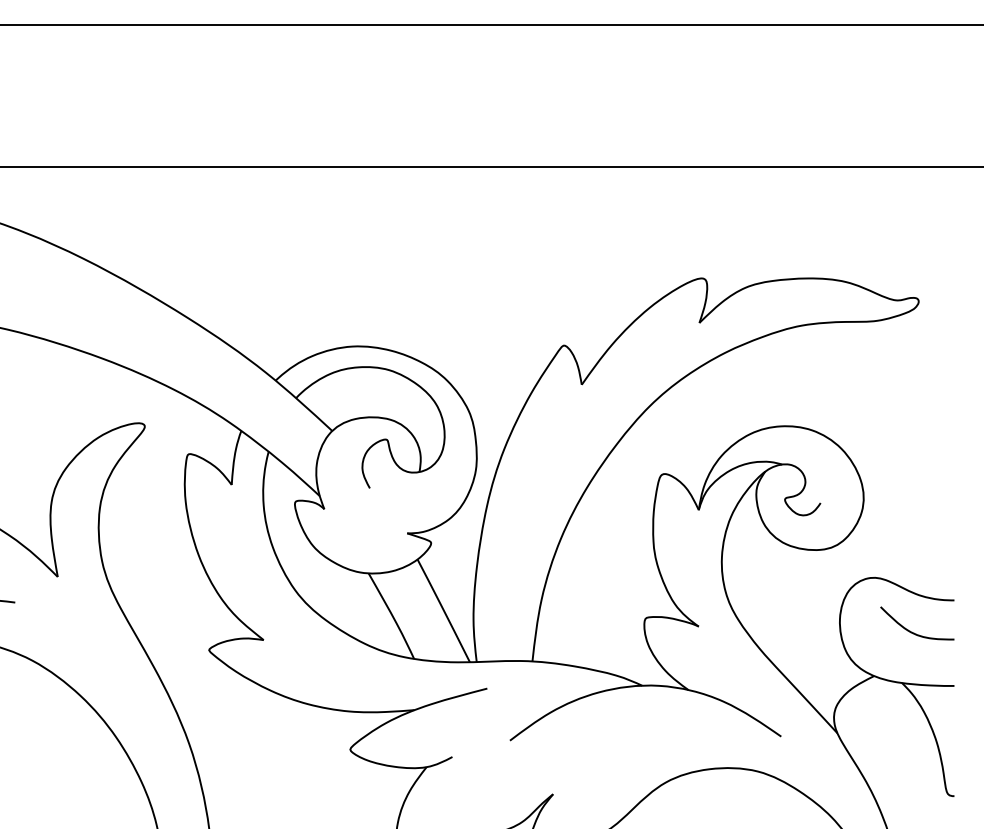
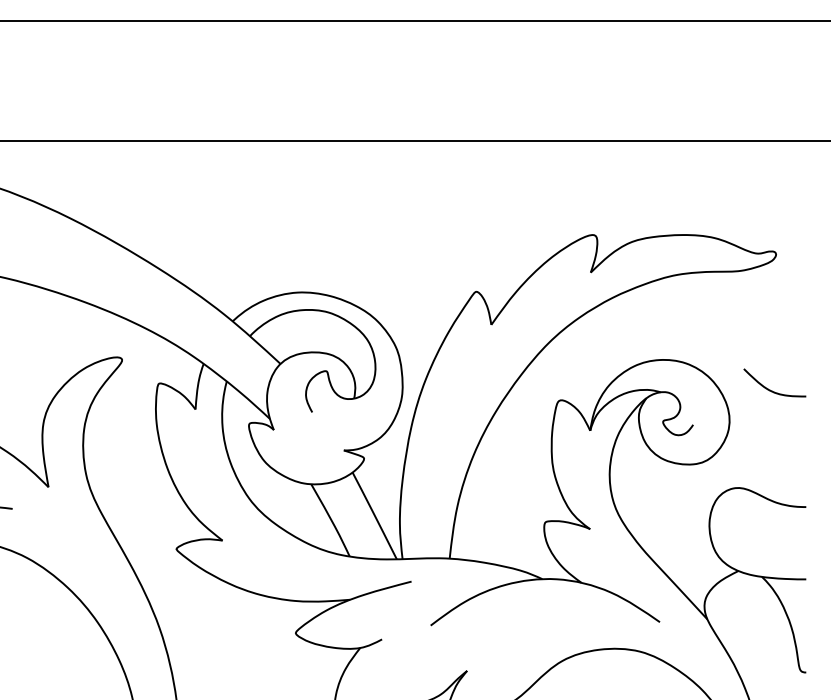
curve: (914, 632) -> (772, 390), moved

